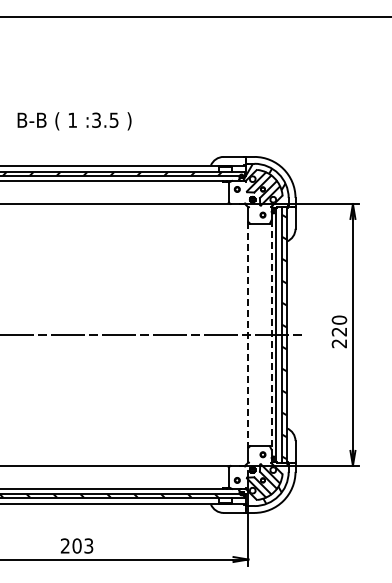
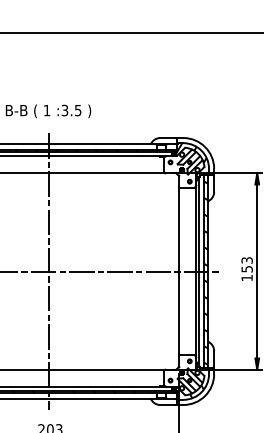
text: (339, 331) -> (247, 268), 220 -> 153
line: (74, 334) -> (48, 271), added
line: (271, 334) -> (196, 271), dashed -> solid
line: (248, 335) -> (178, 271), dashed -> solid

